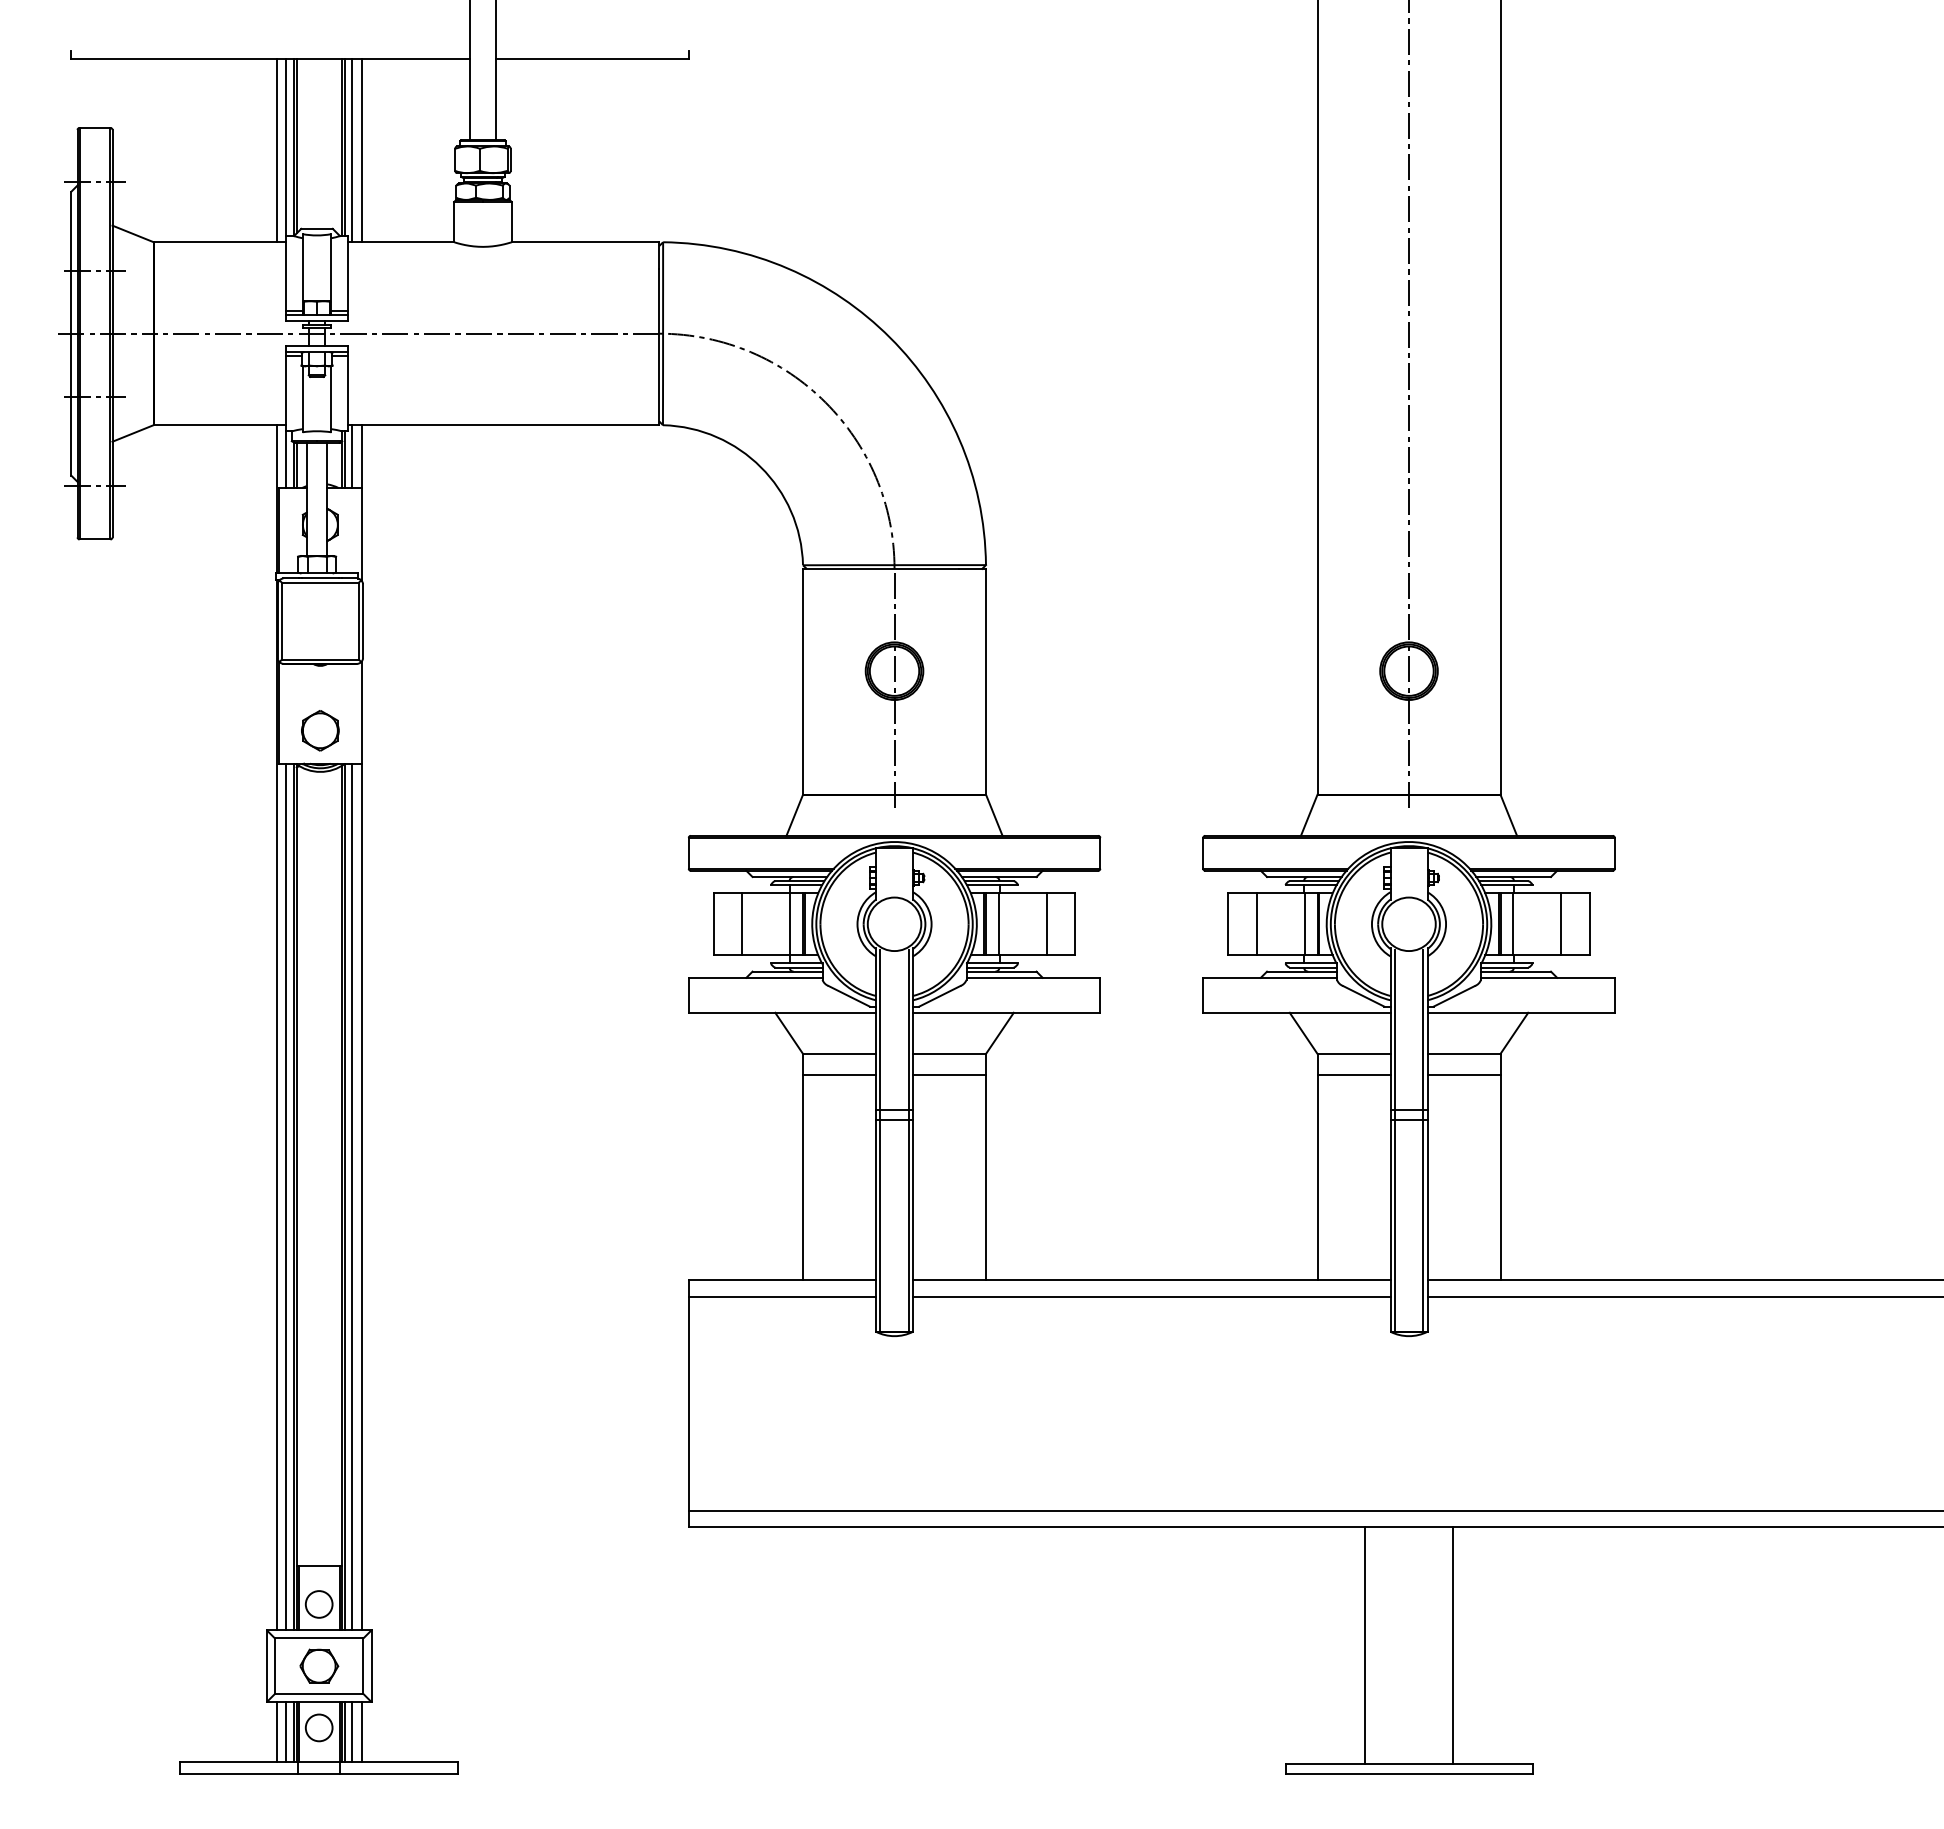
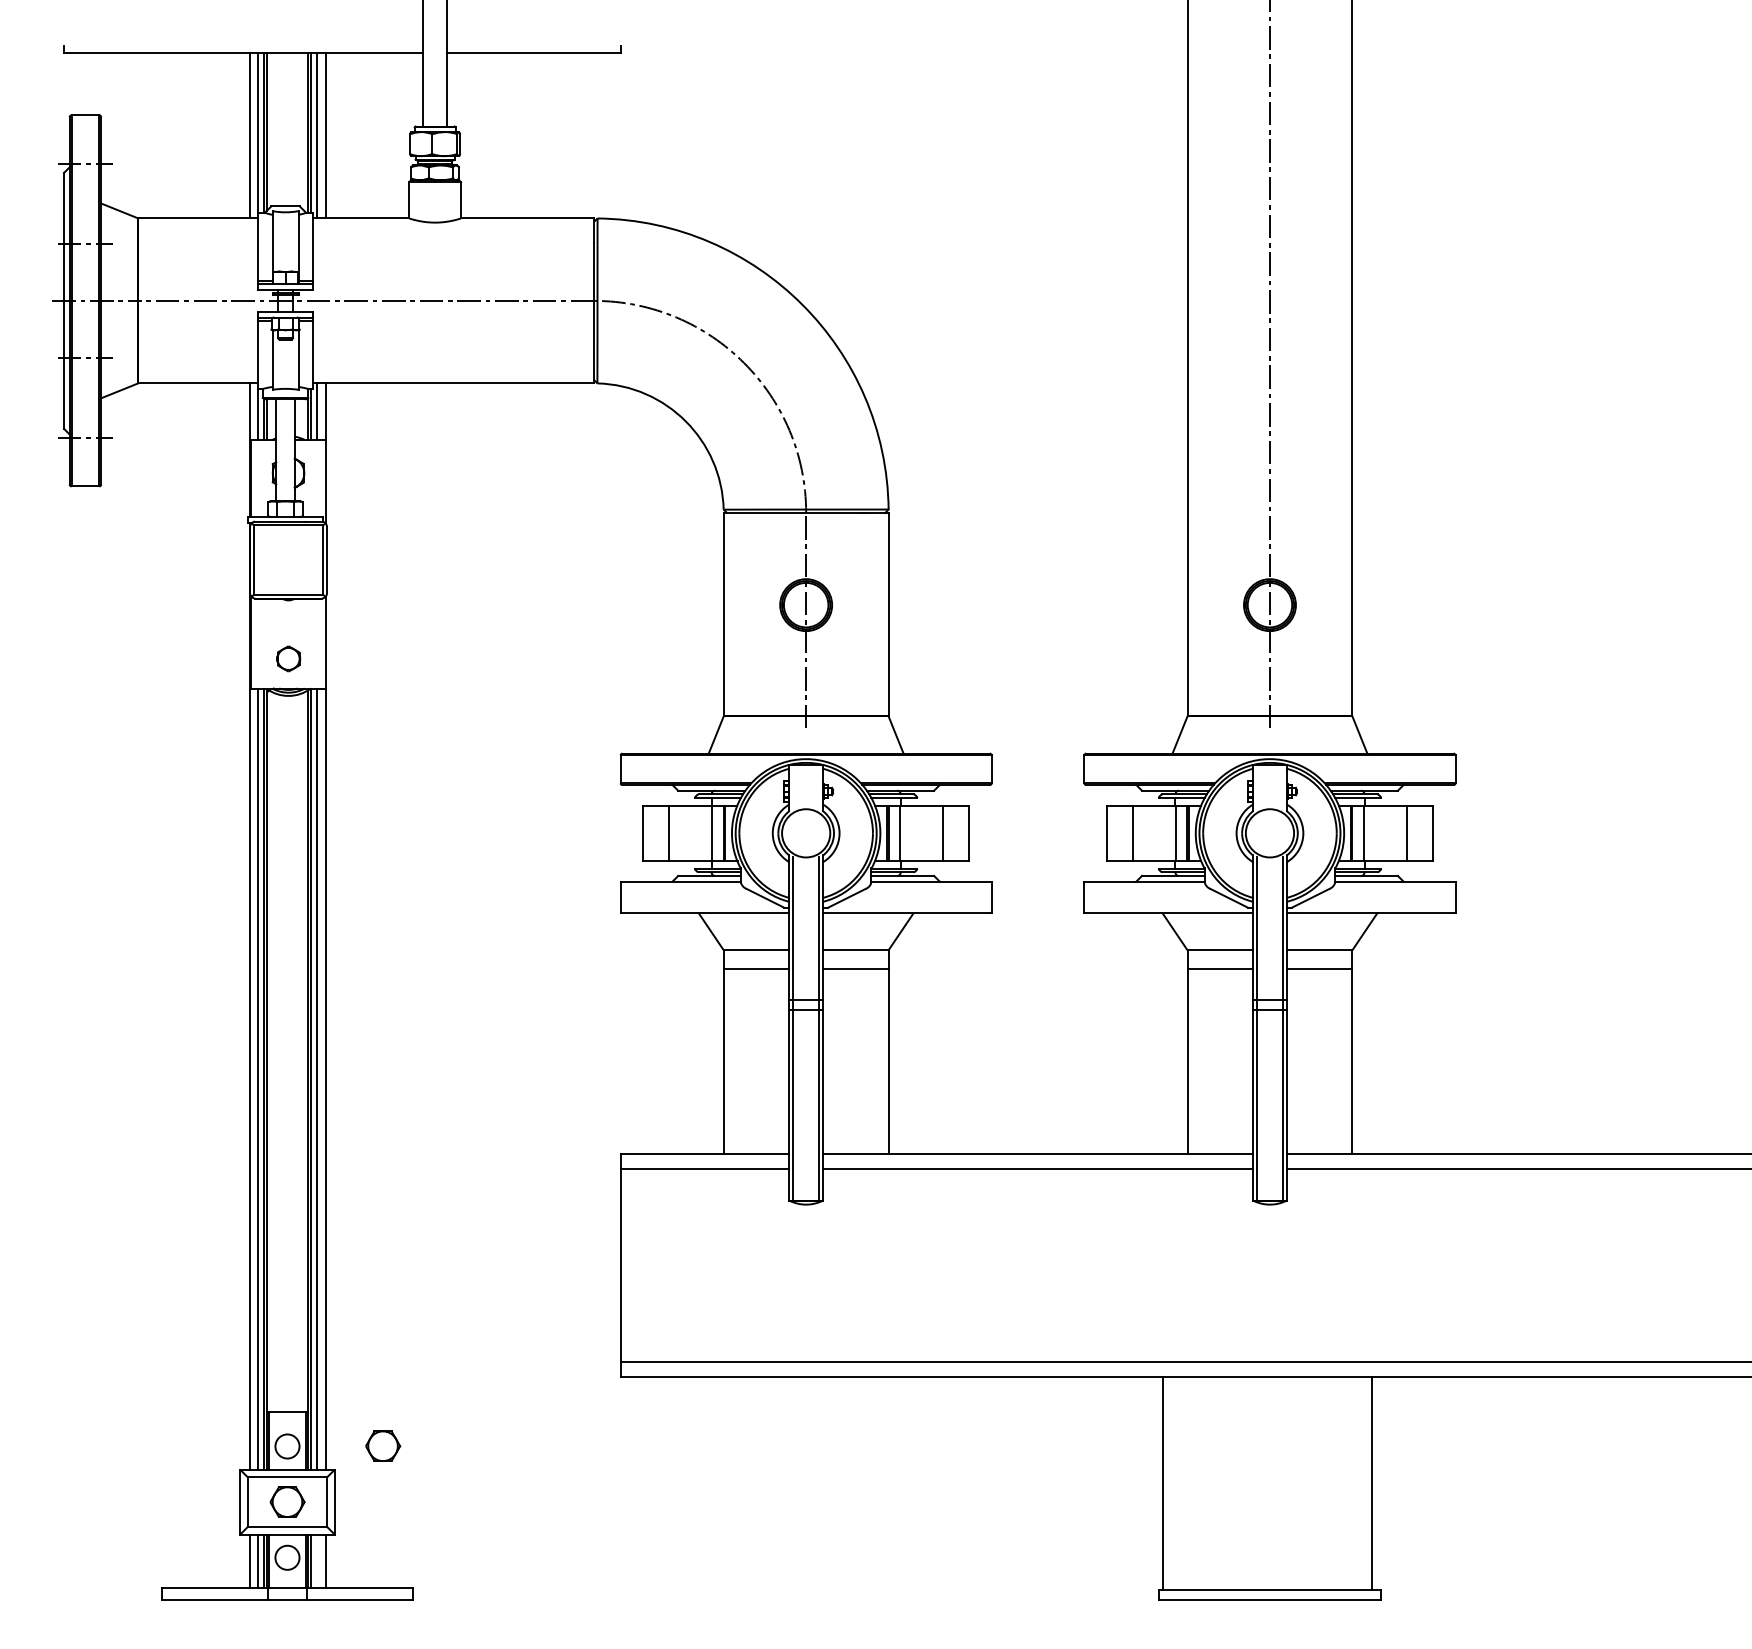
part: (320, 730) -> (288, 658), size x0.7
part: (425, 1603) -> (383, 1445), added
line: (1365, 1645) -> (1163, 1483), moved
line: (1452, 1645) -> (1372, 1483), moved
line: (352, 1731) -> (317, 1561), removed

